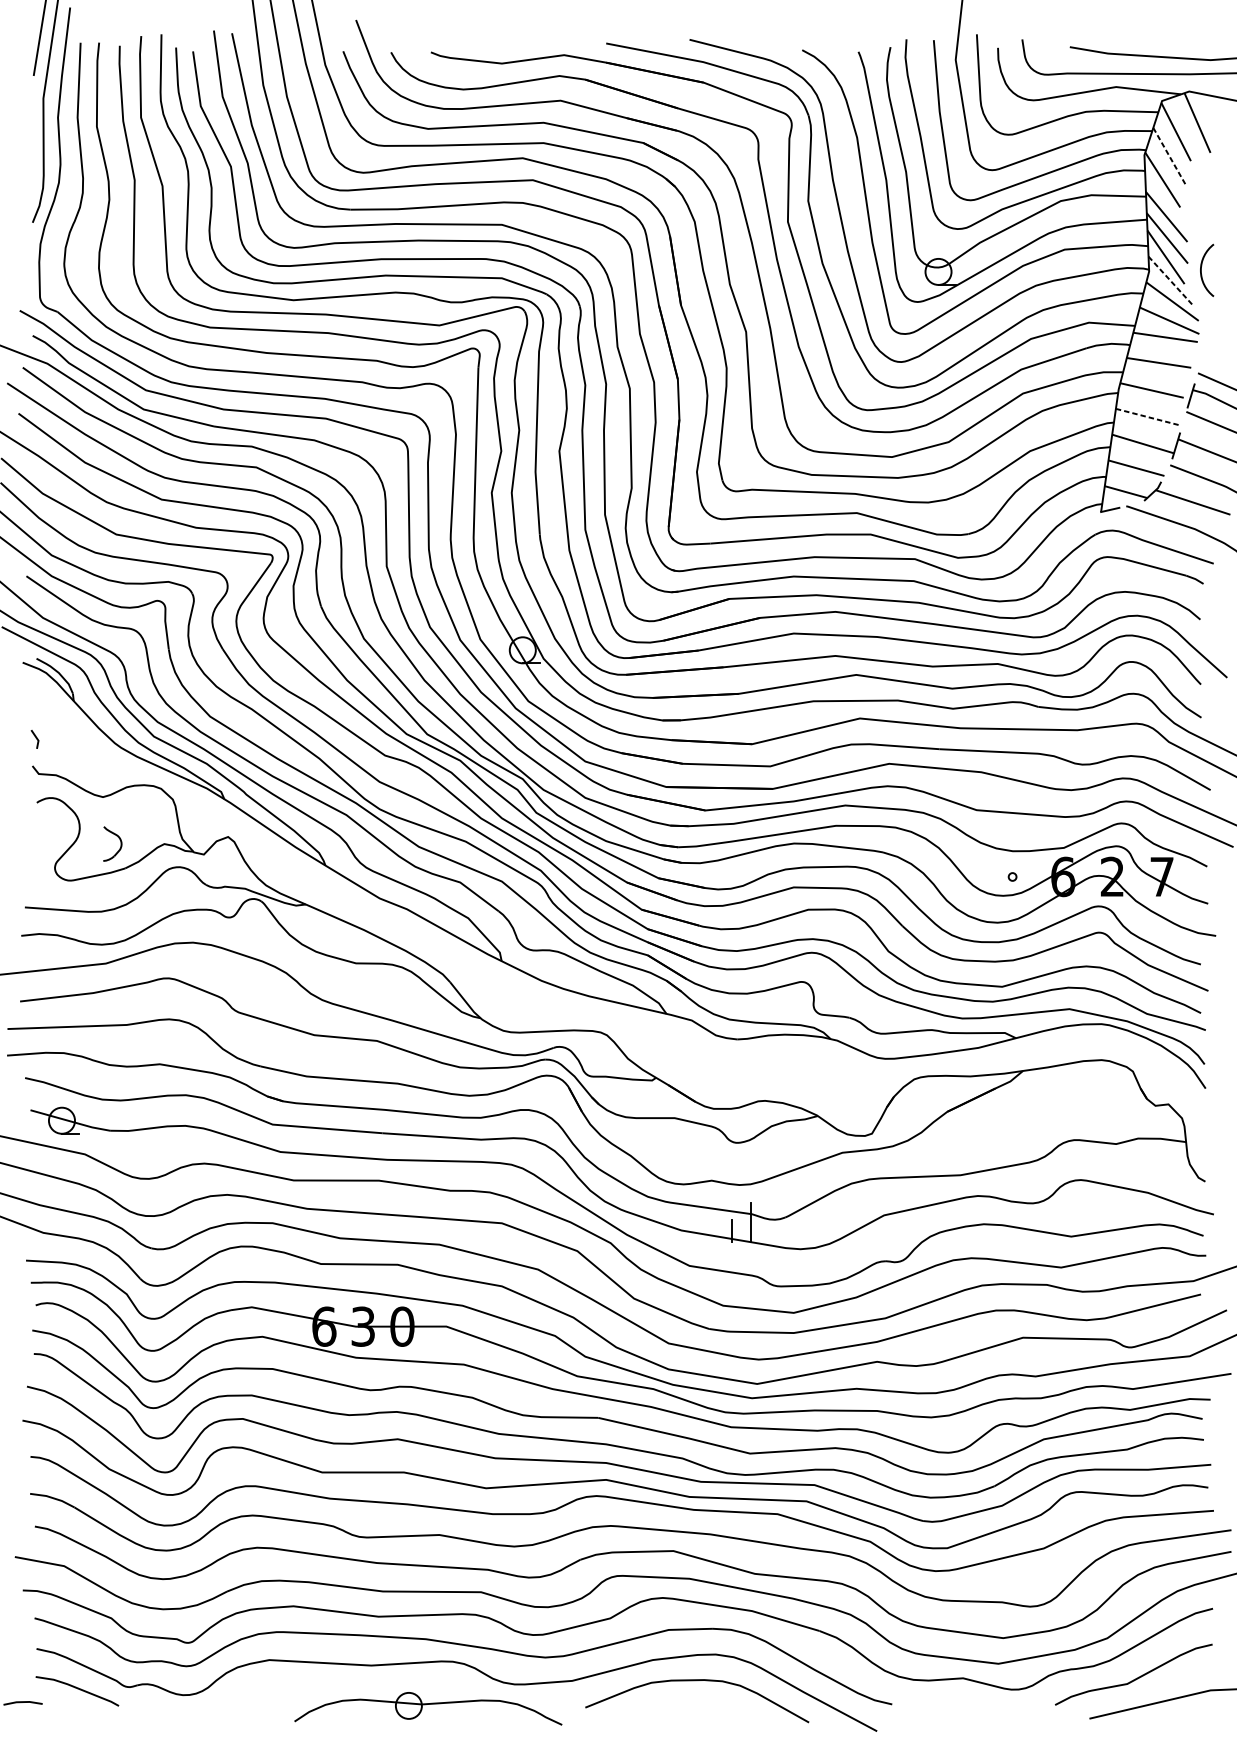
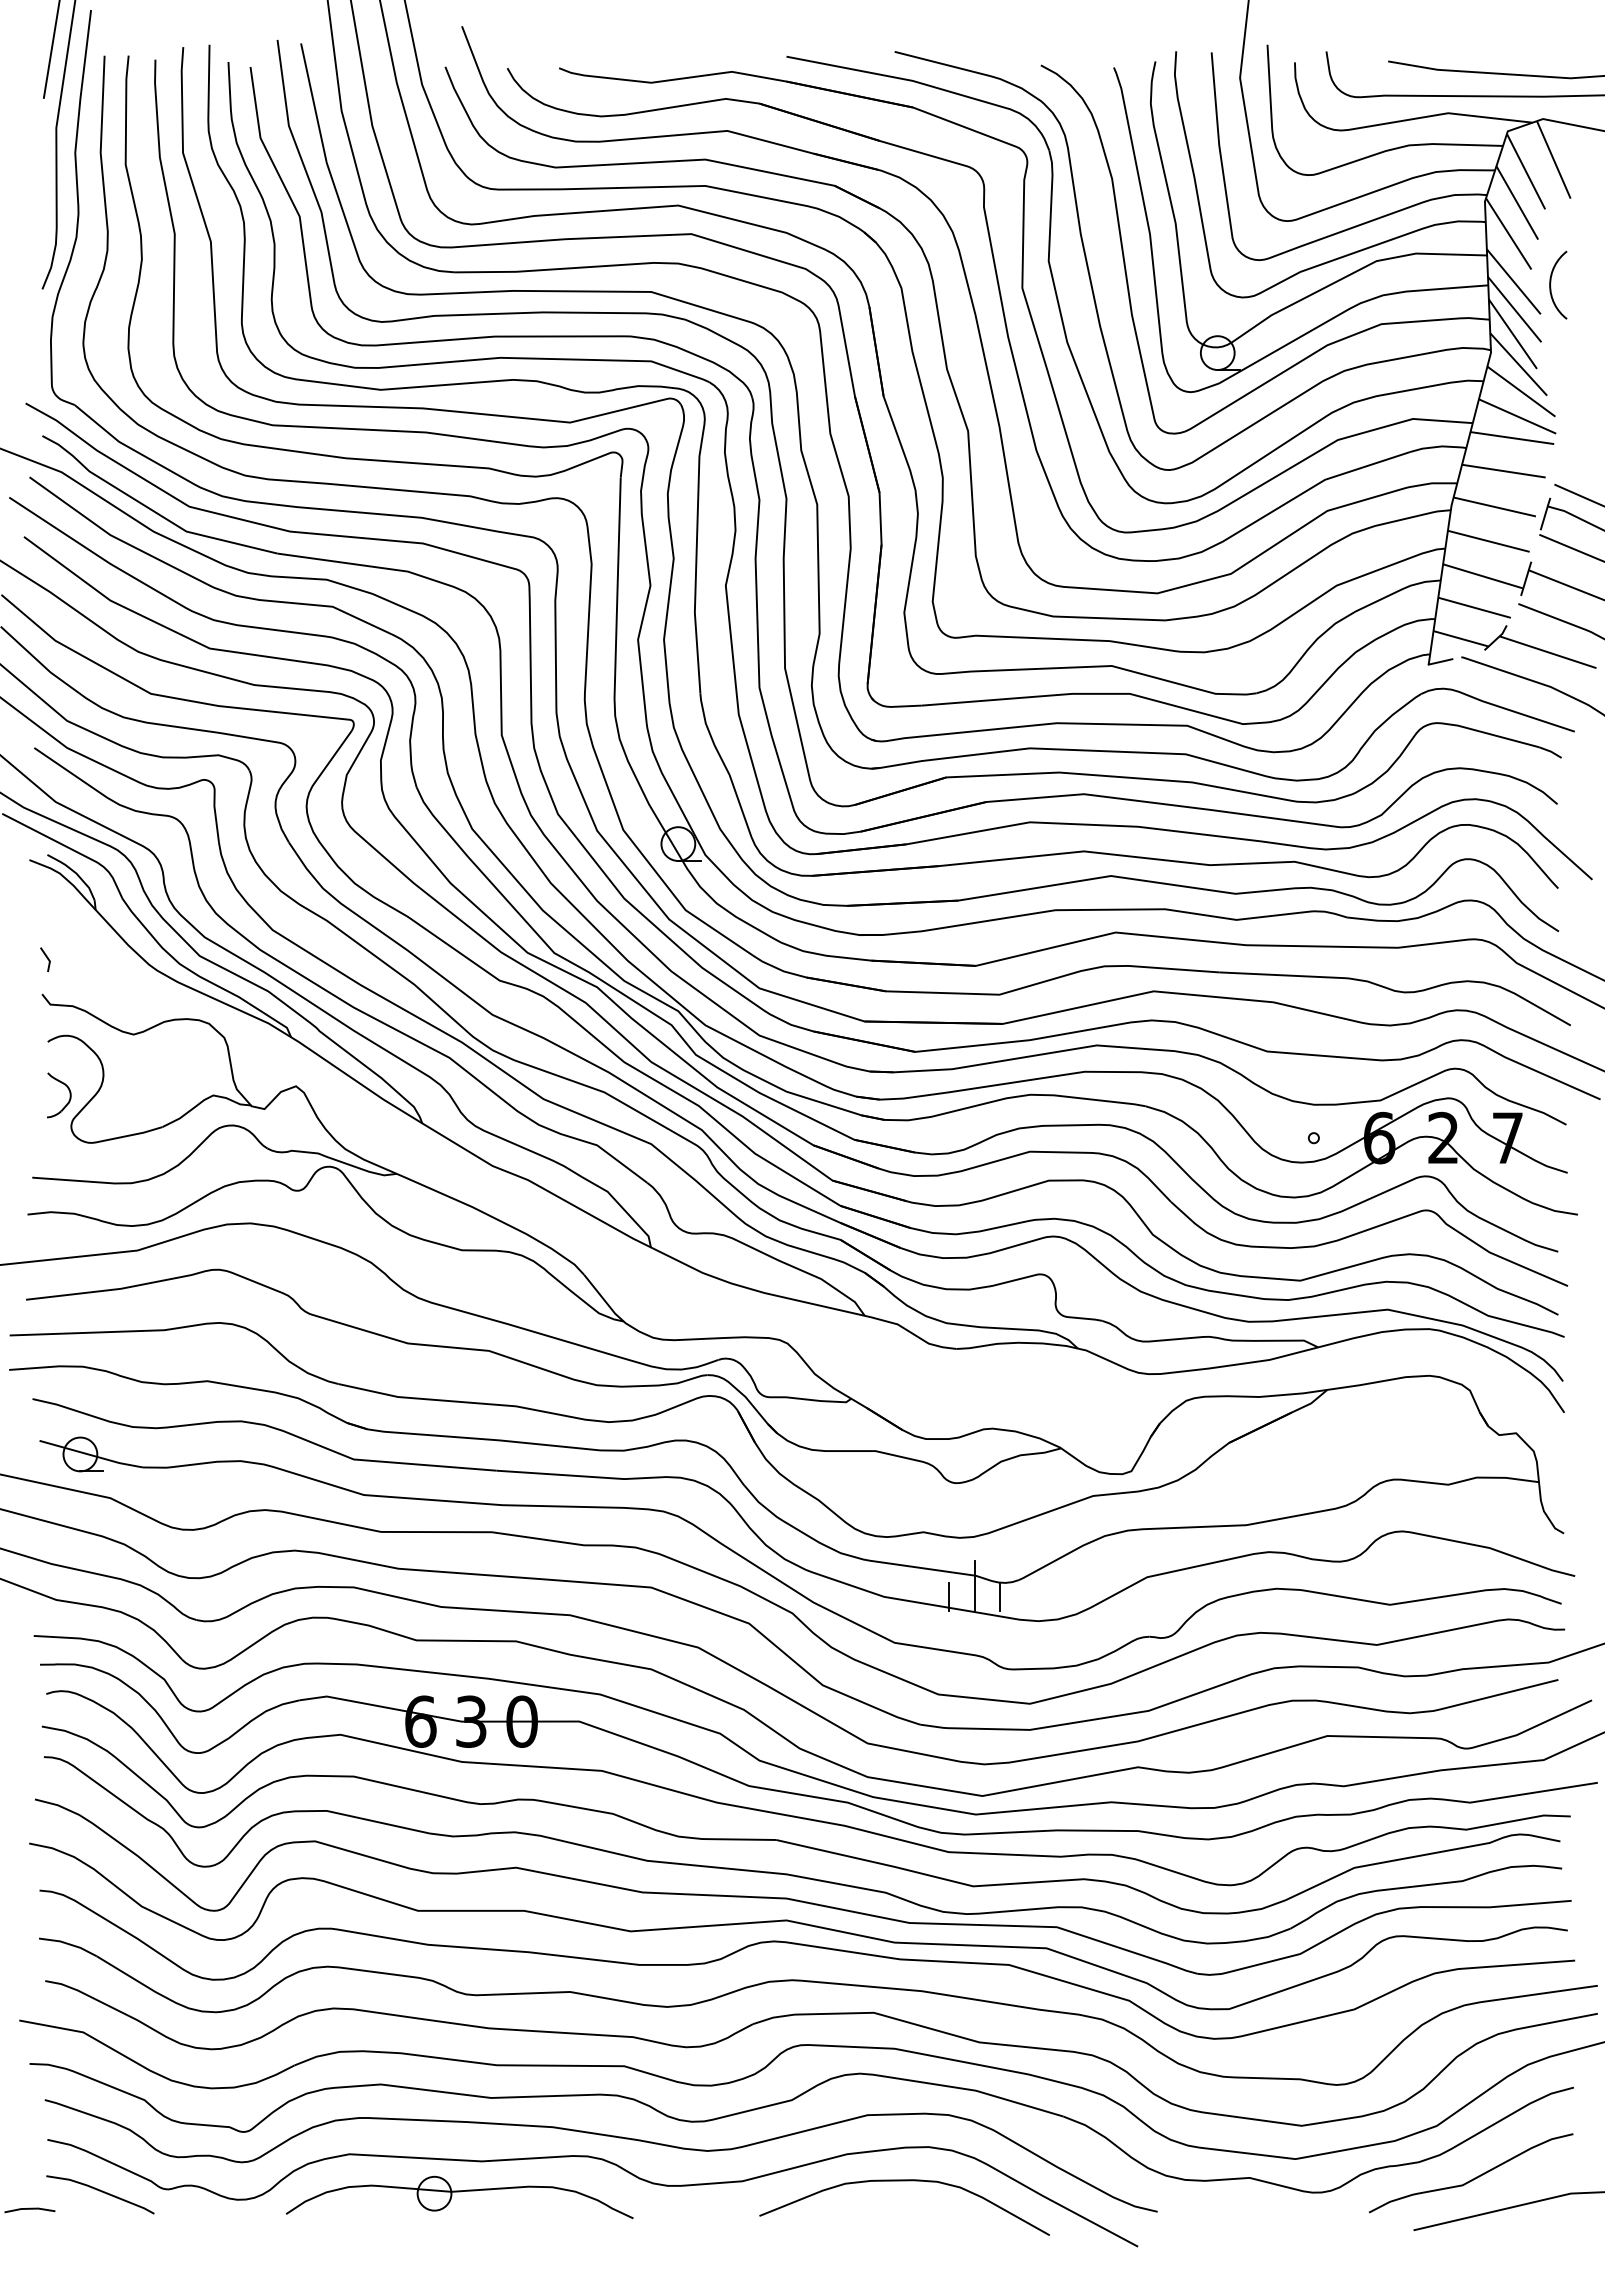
line: (1169, 156) -> (1517, 203), dashed -> solid
arc: (1201, 269) -> (1551, 283), moved
line: (1171, 280) -> (1519, 364), dashed -> solid
line: (1147, 417) -> (1489, 541), dashed -> solid
part: (120, 844) -> (69, 1095), moved
line: (771, 1230) -> (1000, 1596), added
part: (428, 1708) -> (459, 2196), moved

